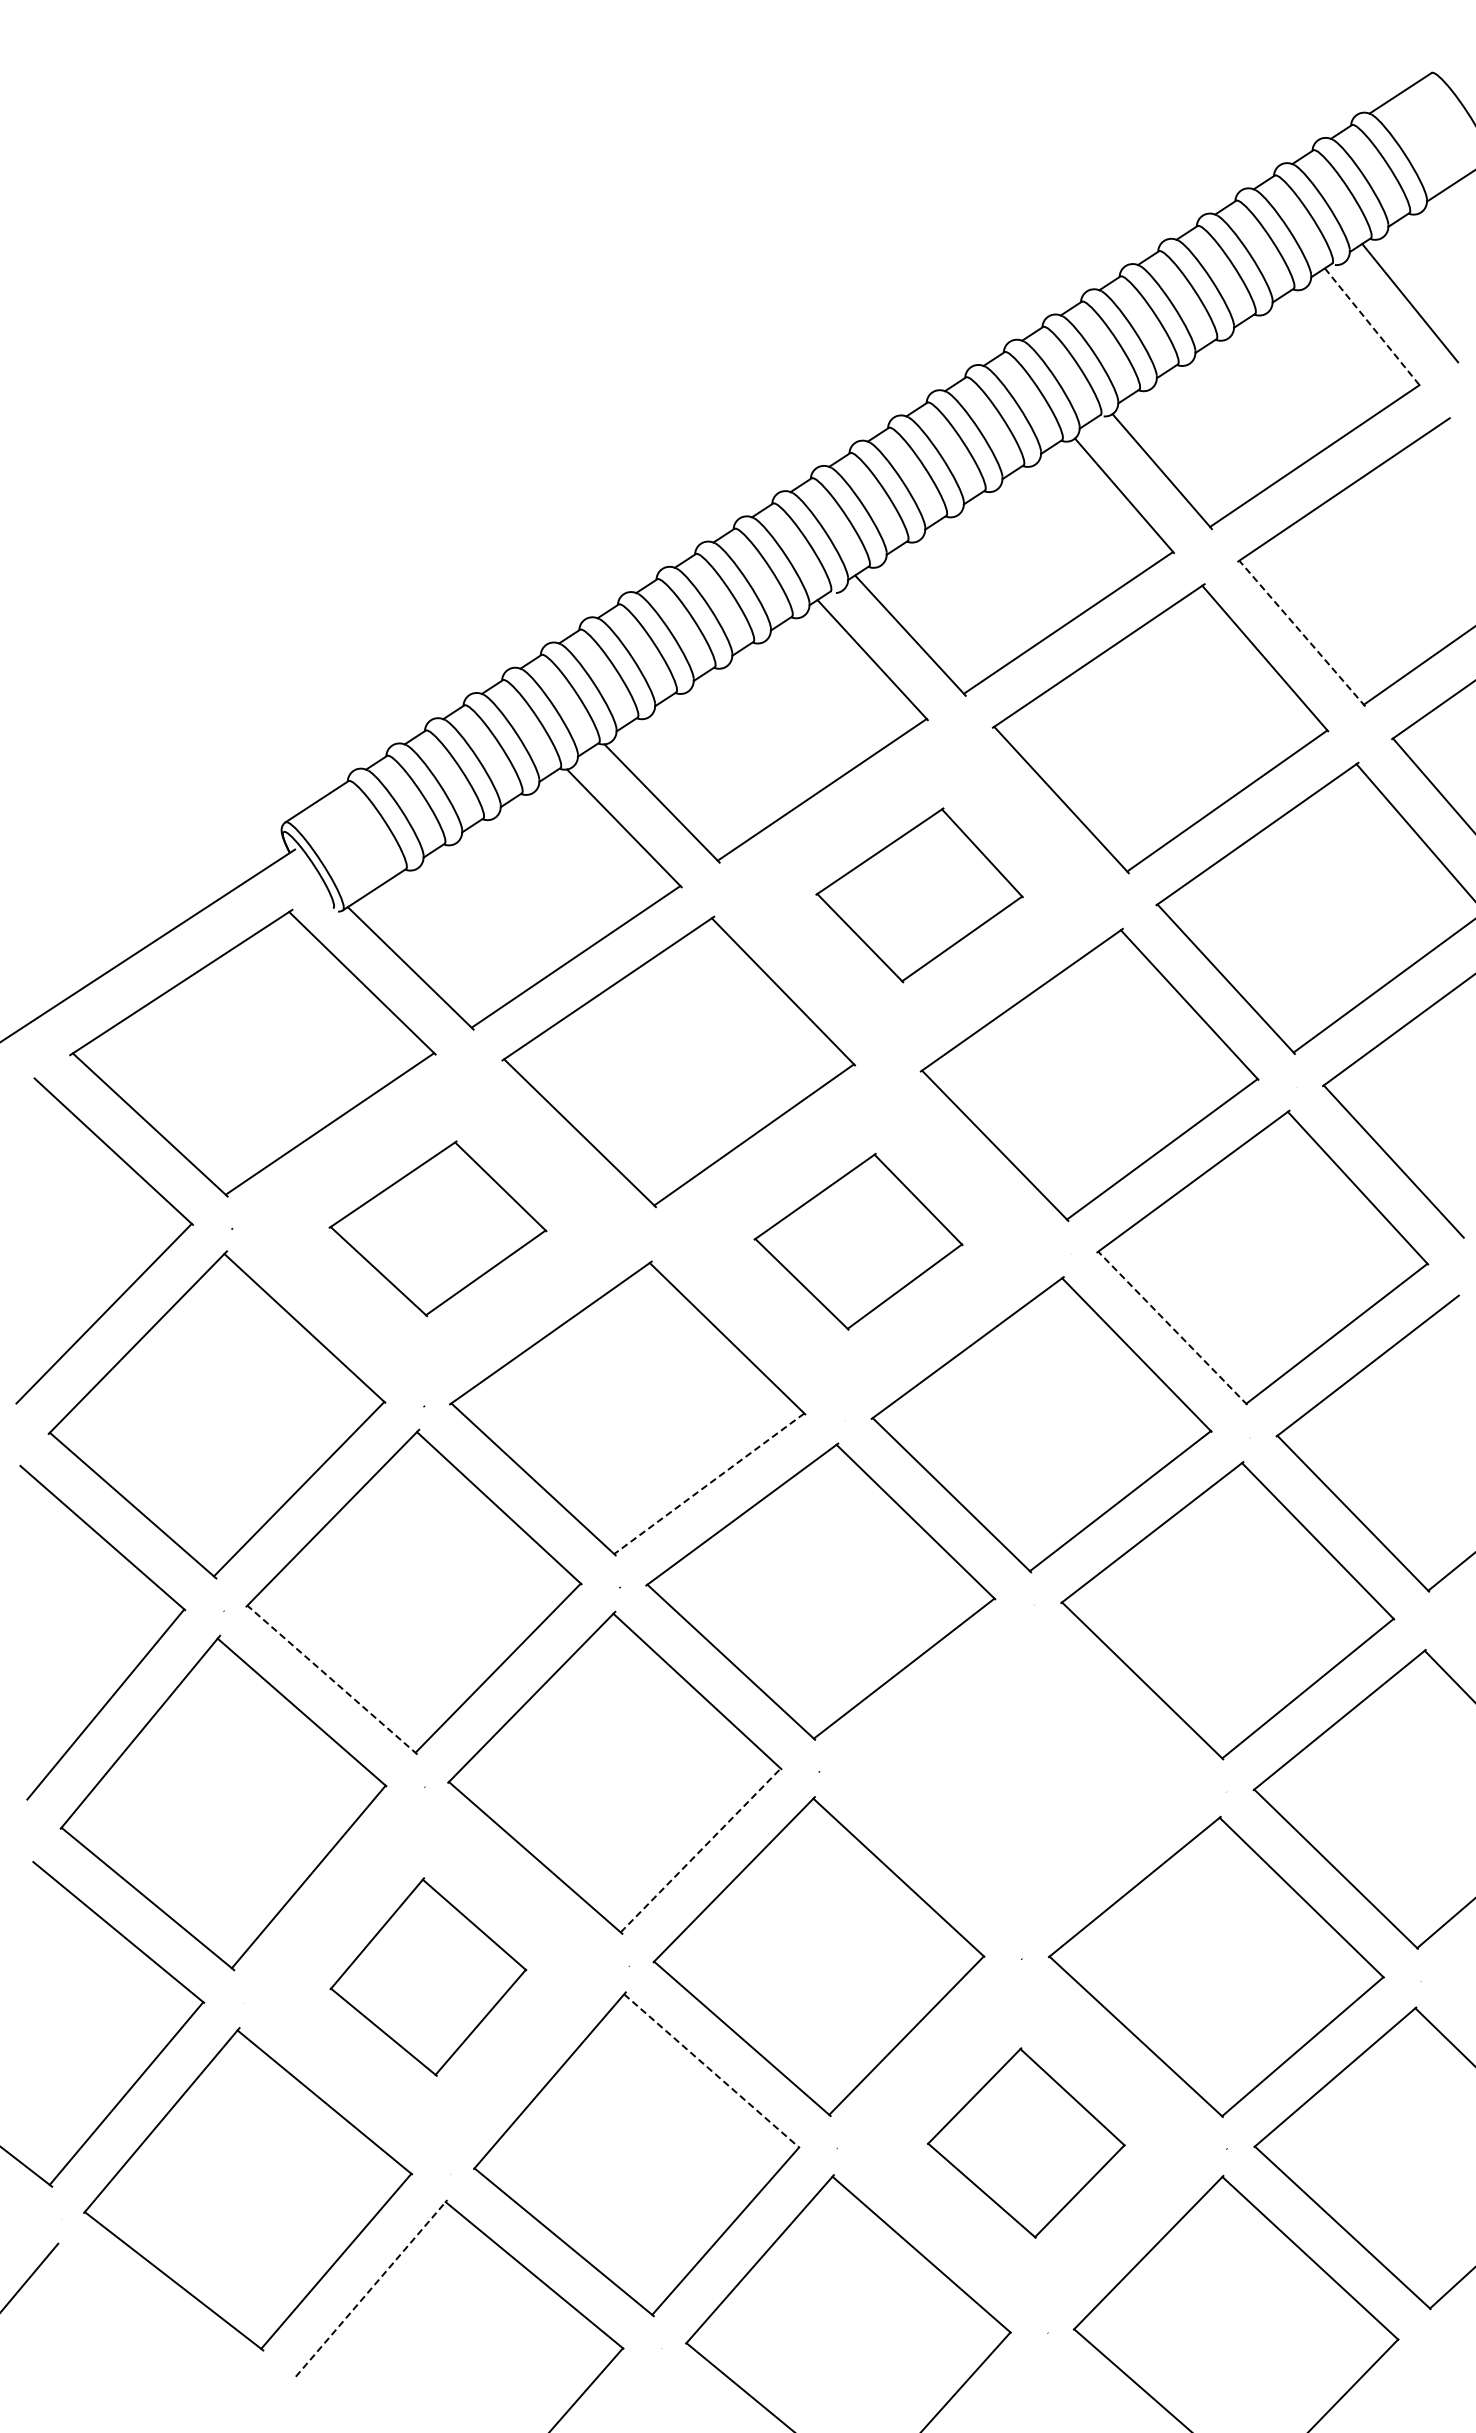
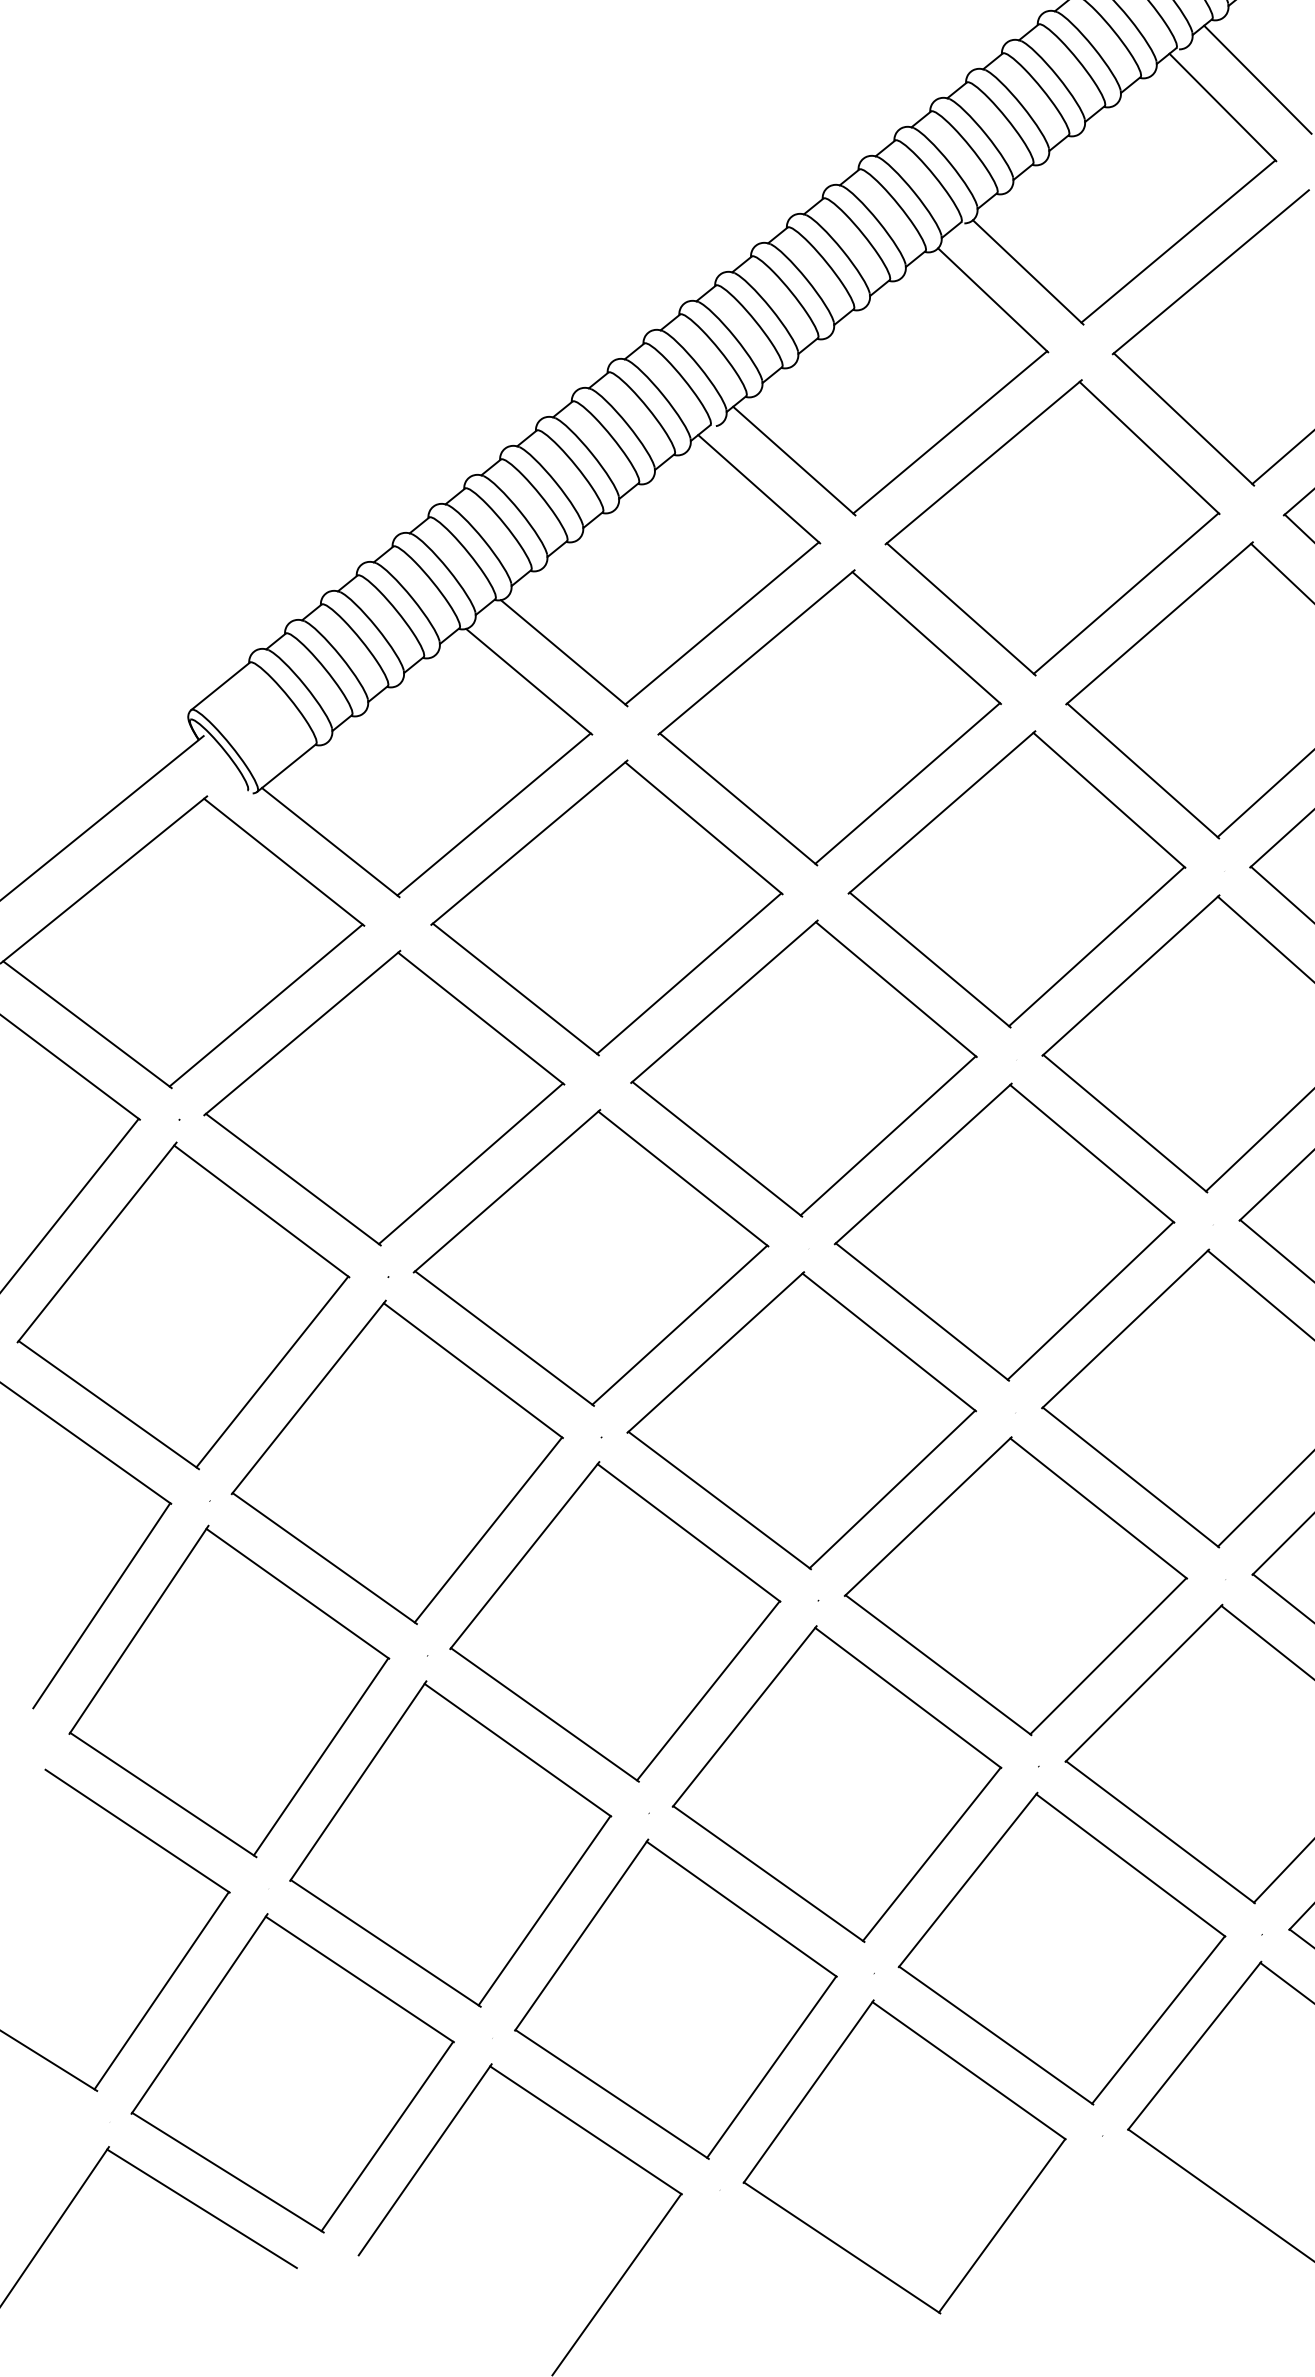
line: (1372, 327) -> (1222, 107), dashed -> solid
line: (1302, 633) -> (1184, 419), dashed -> solid
part: (919, 895) -> (829, 718), size x1.67
part: (437, 1228) -> (383, 1098), size x1.67
part: (858, 1241) -> (803, 1069), size x1.67
line: (1172, 1328) -> (1125, 1123), dashed -> solid
line: (708, 1484) -> (679, 1325), dashed -> solid
line: (332, 1679) -> (324, 1557), dashed -> solid
part: (1017, 1777) -> (1016, 1586), added
line: (700, 1850) -> (708, 1690), dashed -> solid
part: (428, 1976) -> (450, 1843), size x1.67
line: (711, 2071) -> (741, 1909), dashed -> solid
part: (1026, 2142) -> (1062, 1948), size x1.67
line: (371, 2288) -> (425, 2159), dashed -> solid
line: (144, 2314) -> (201, 2208), added

